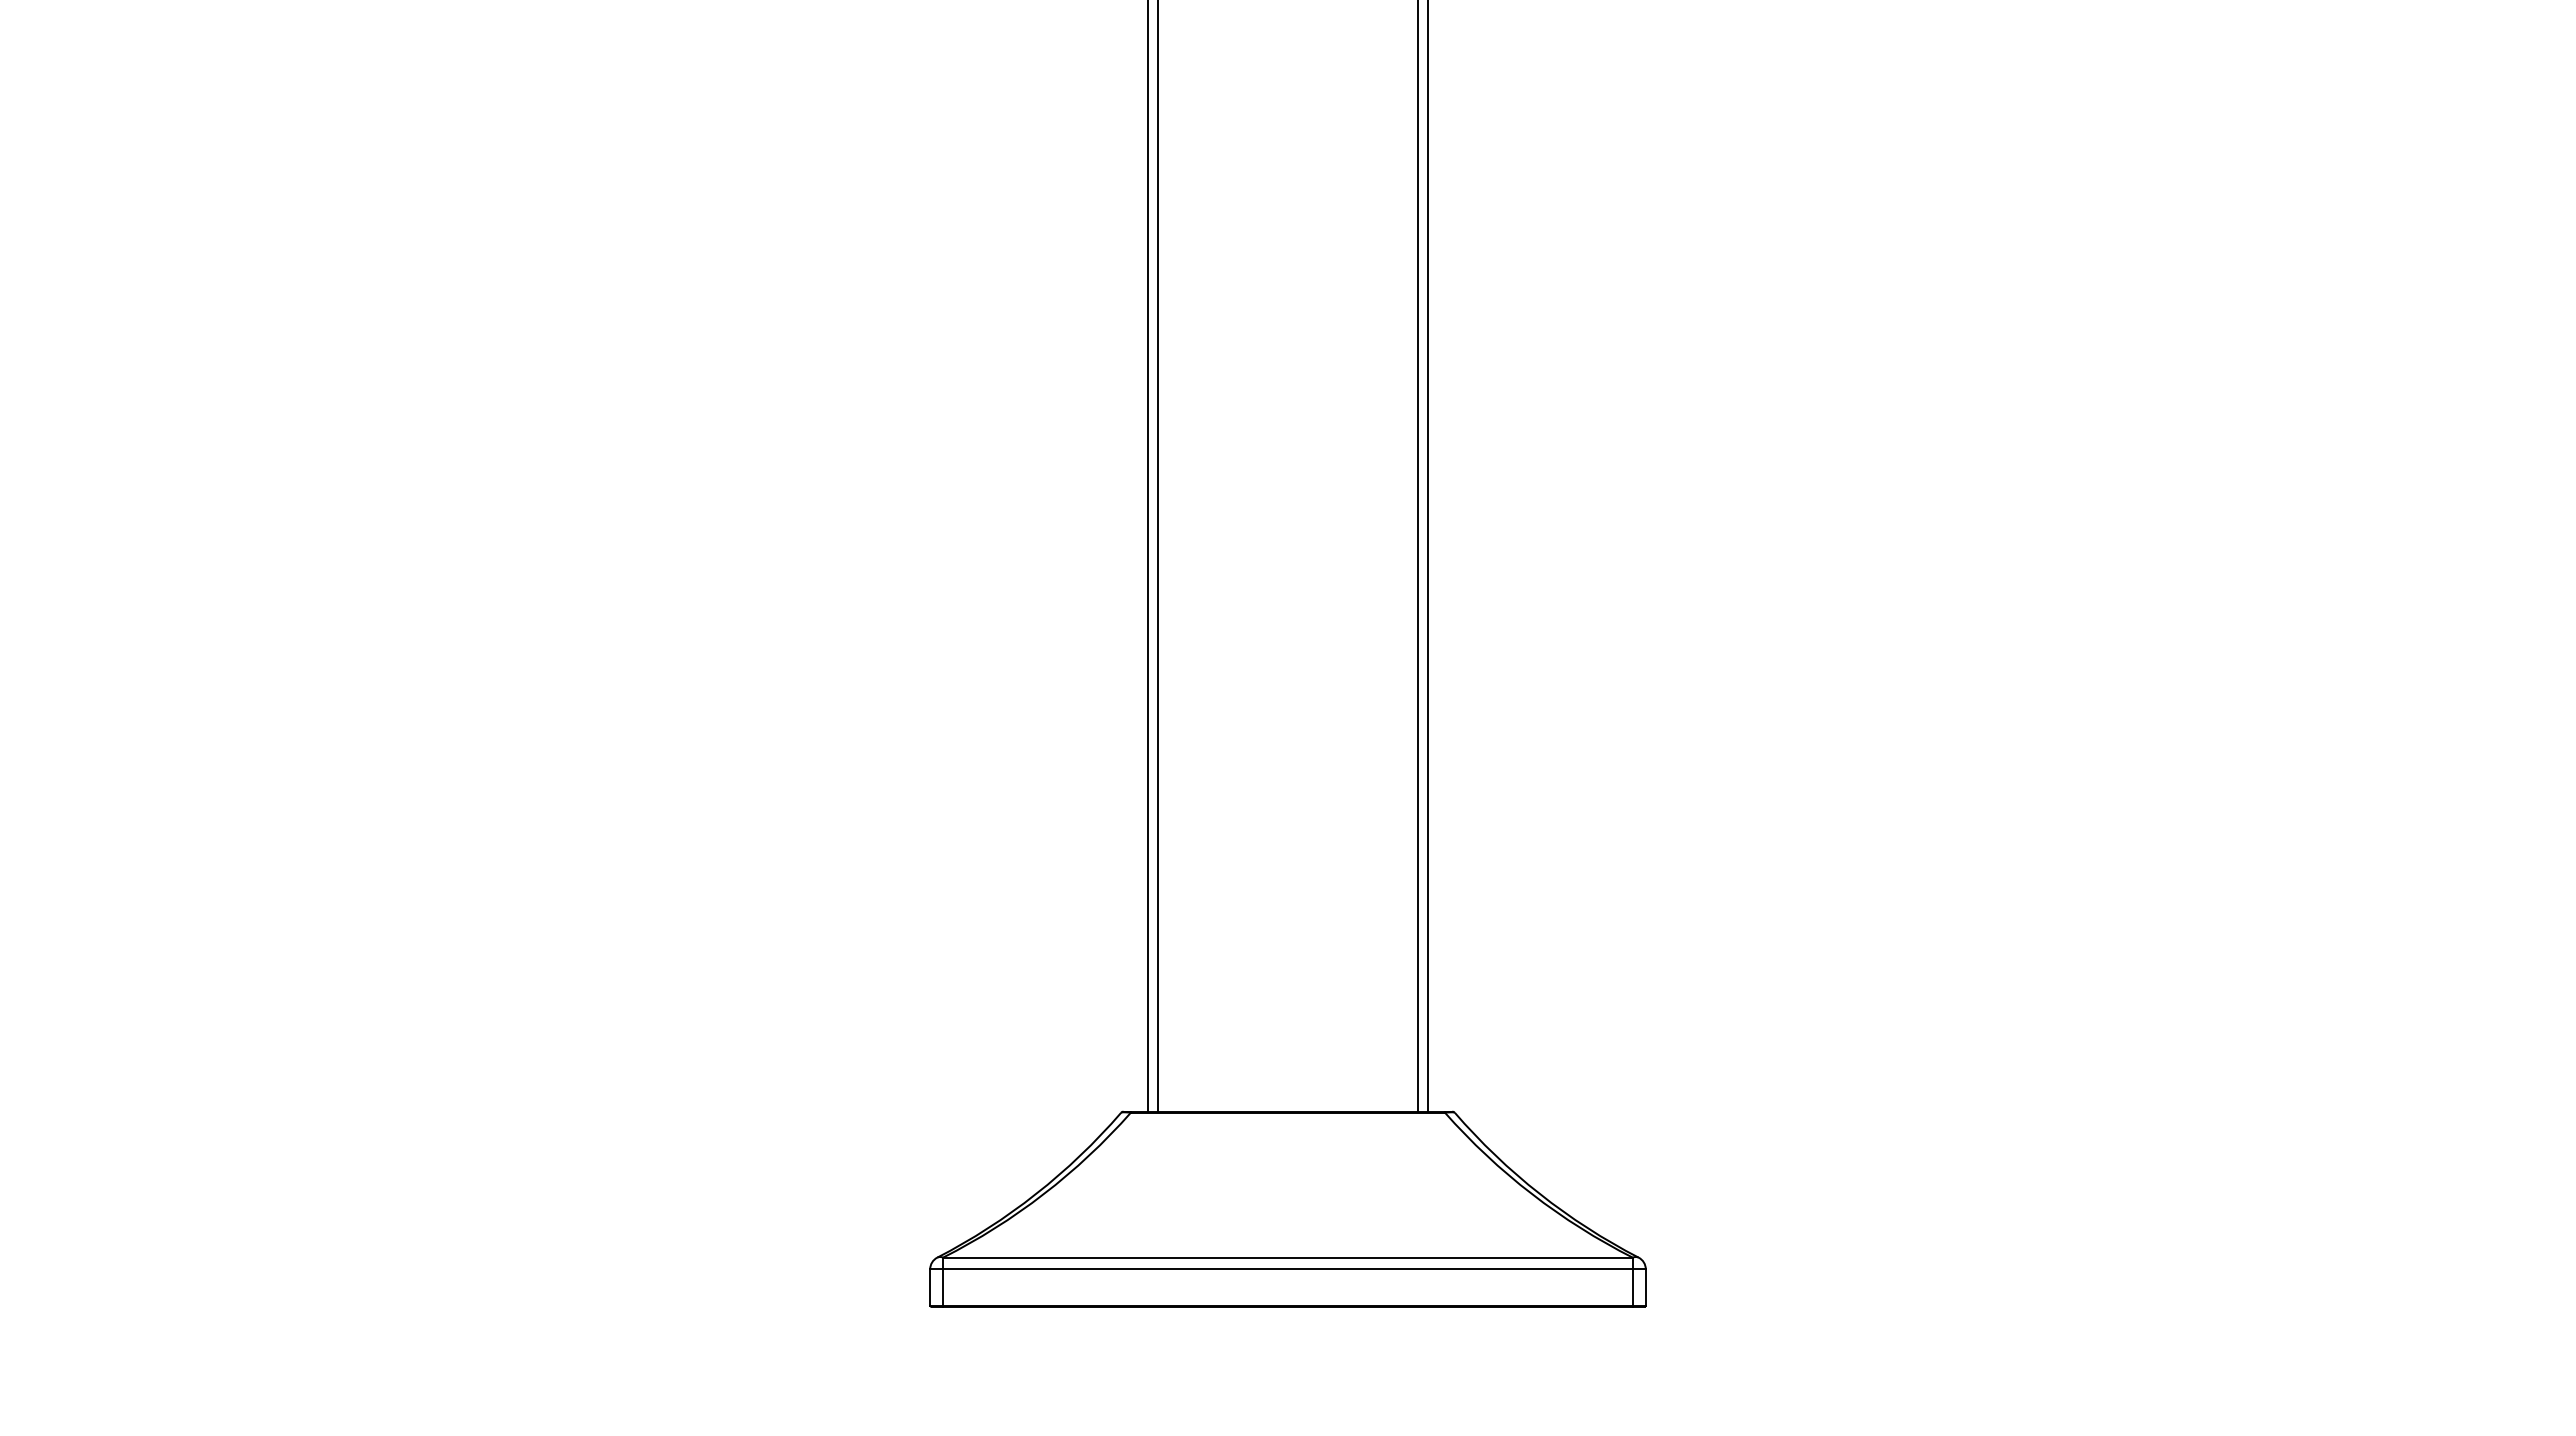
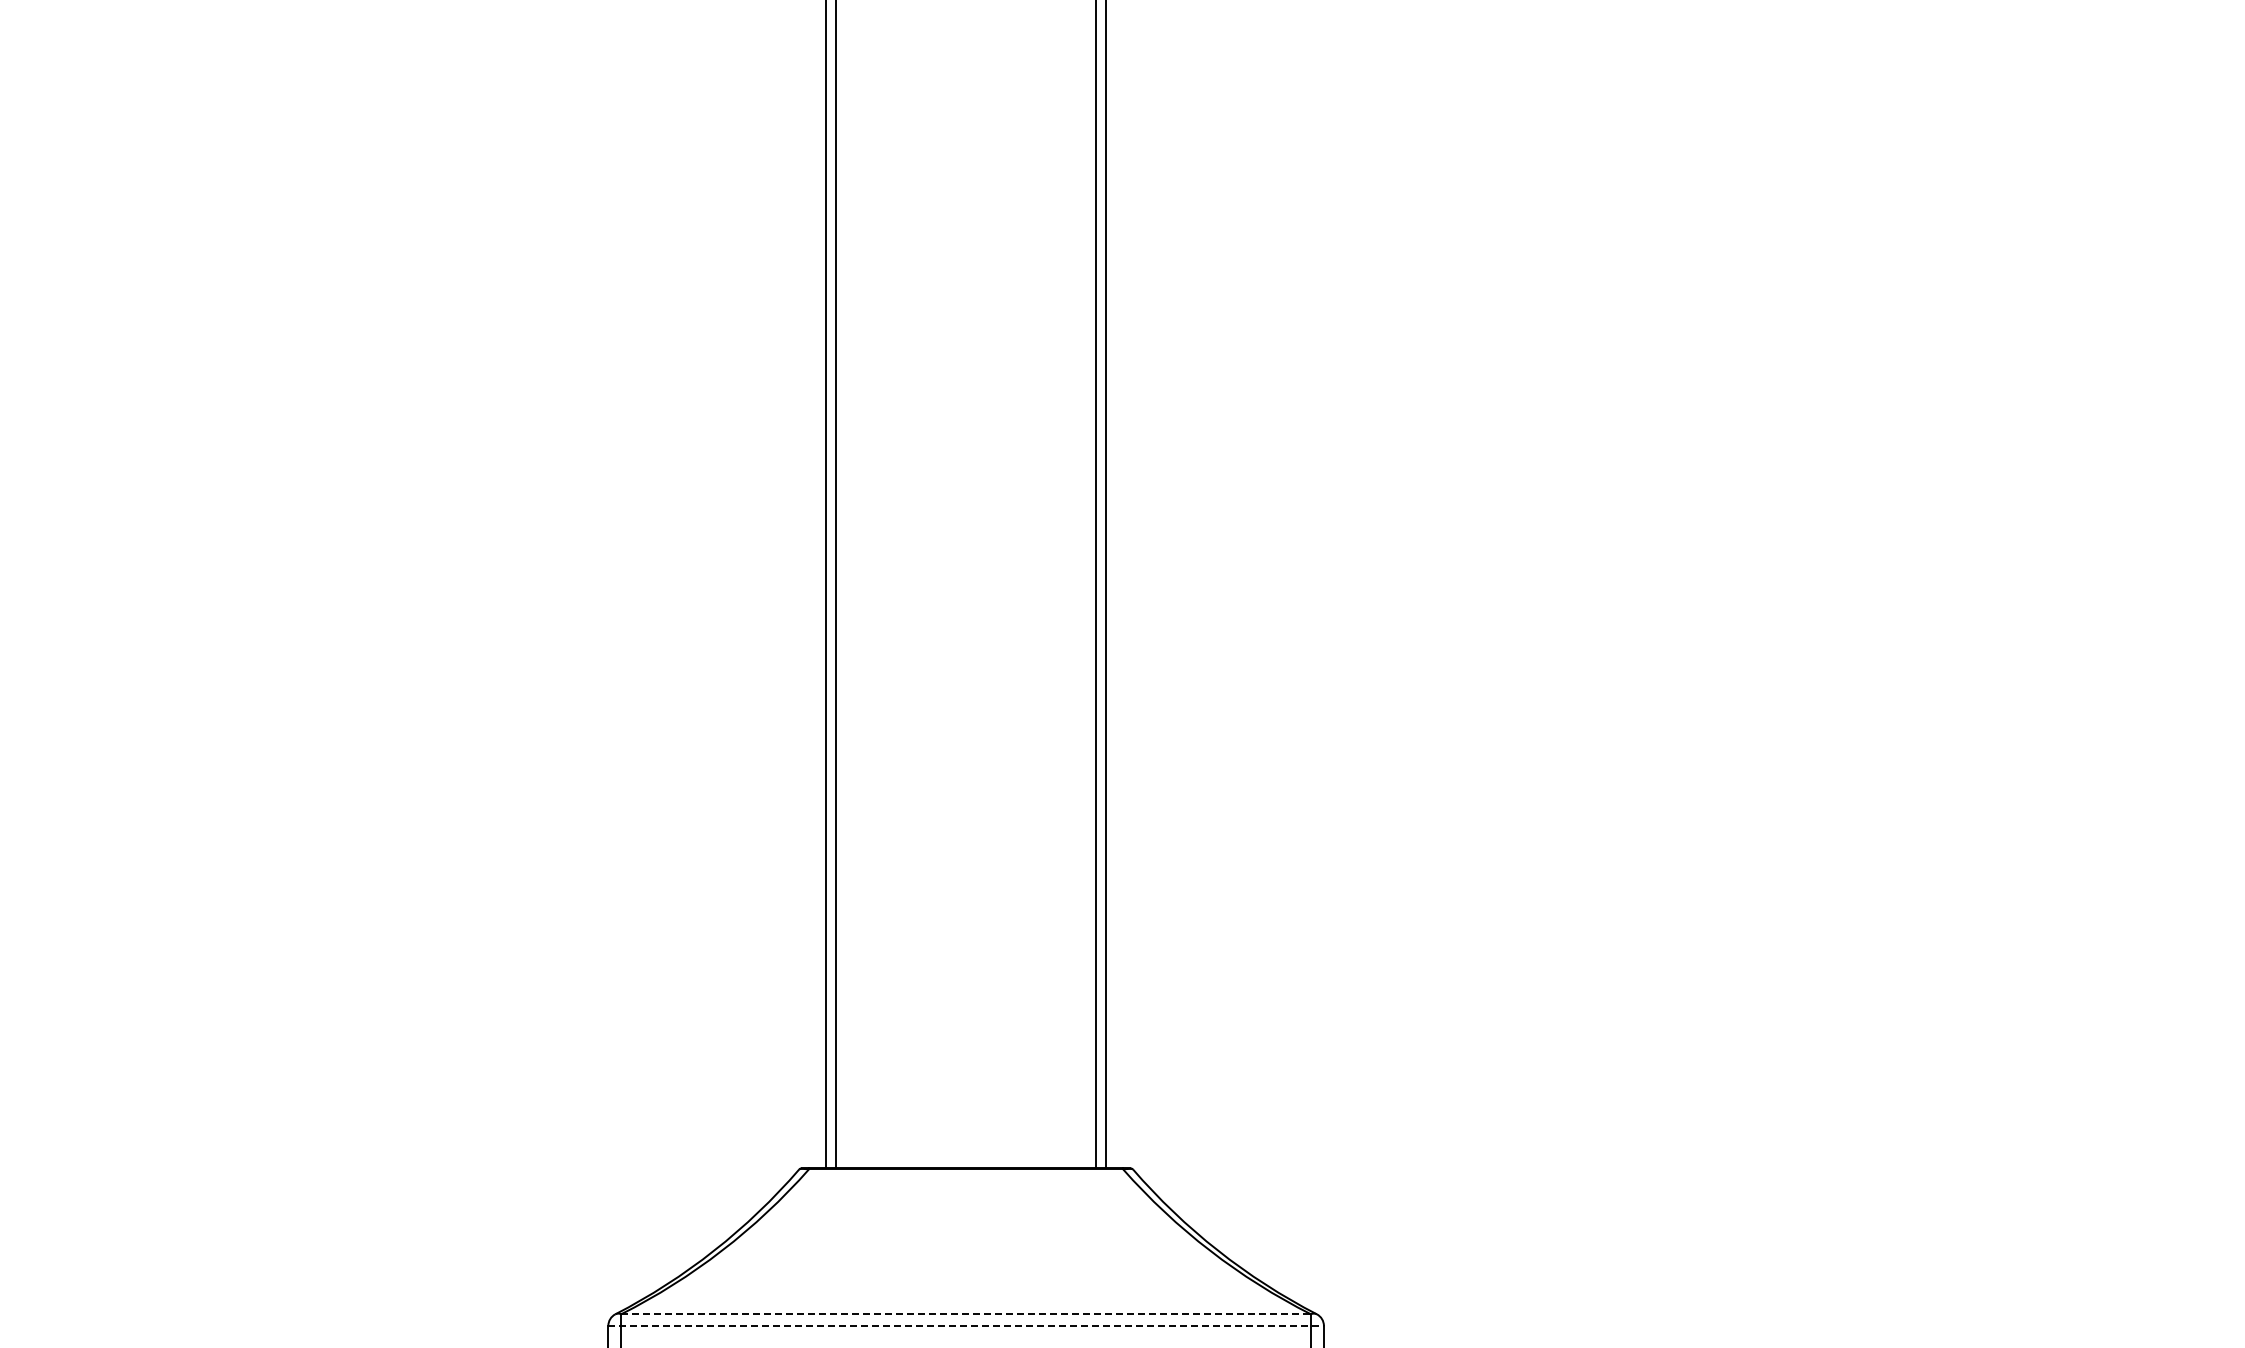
line: (1288, 1257) -> (966, 1314), solid -> dashed
line: (1288, 1269) -> (966, 1326), solid -> dashed

